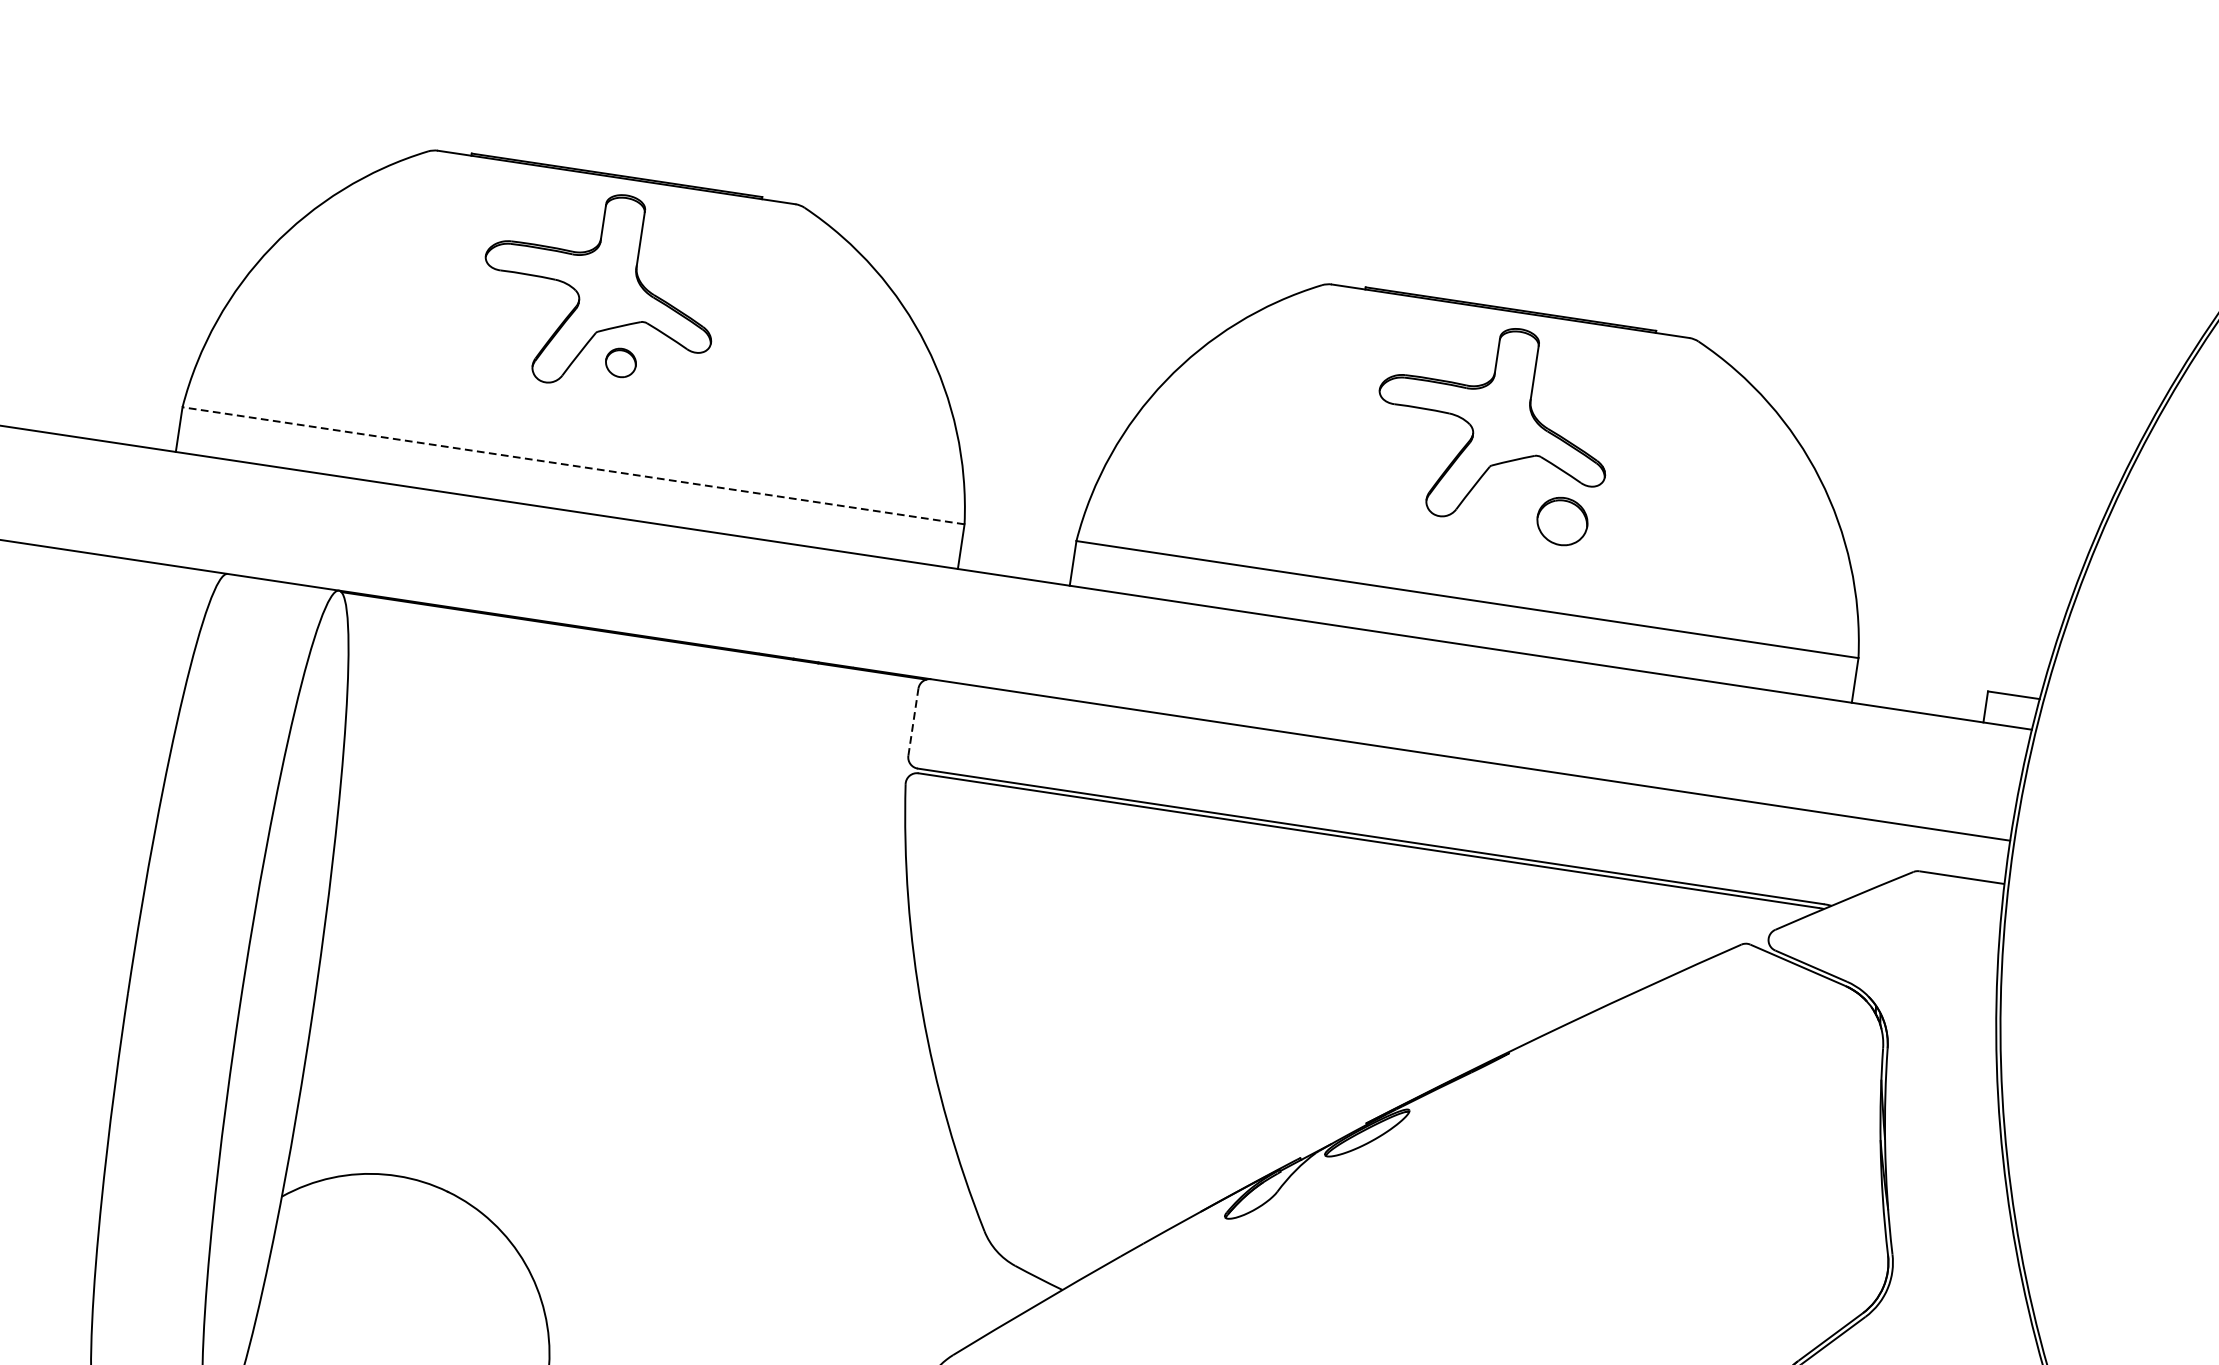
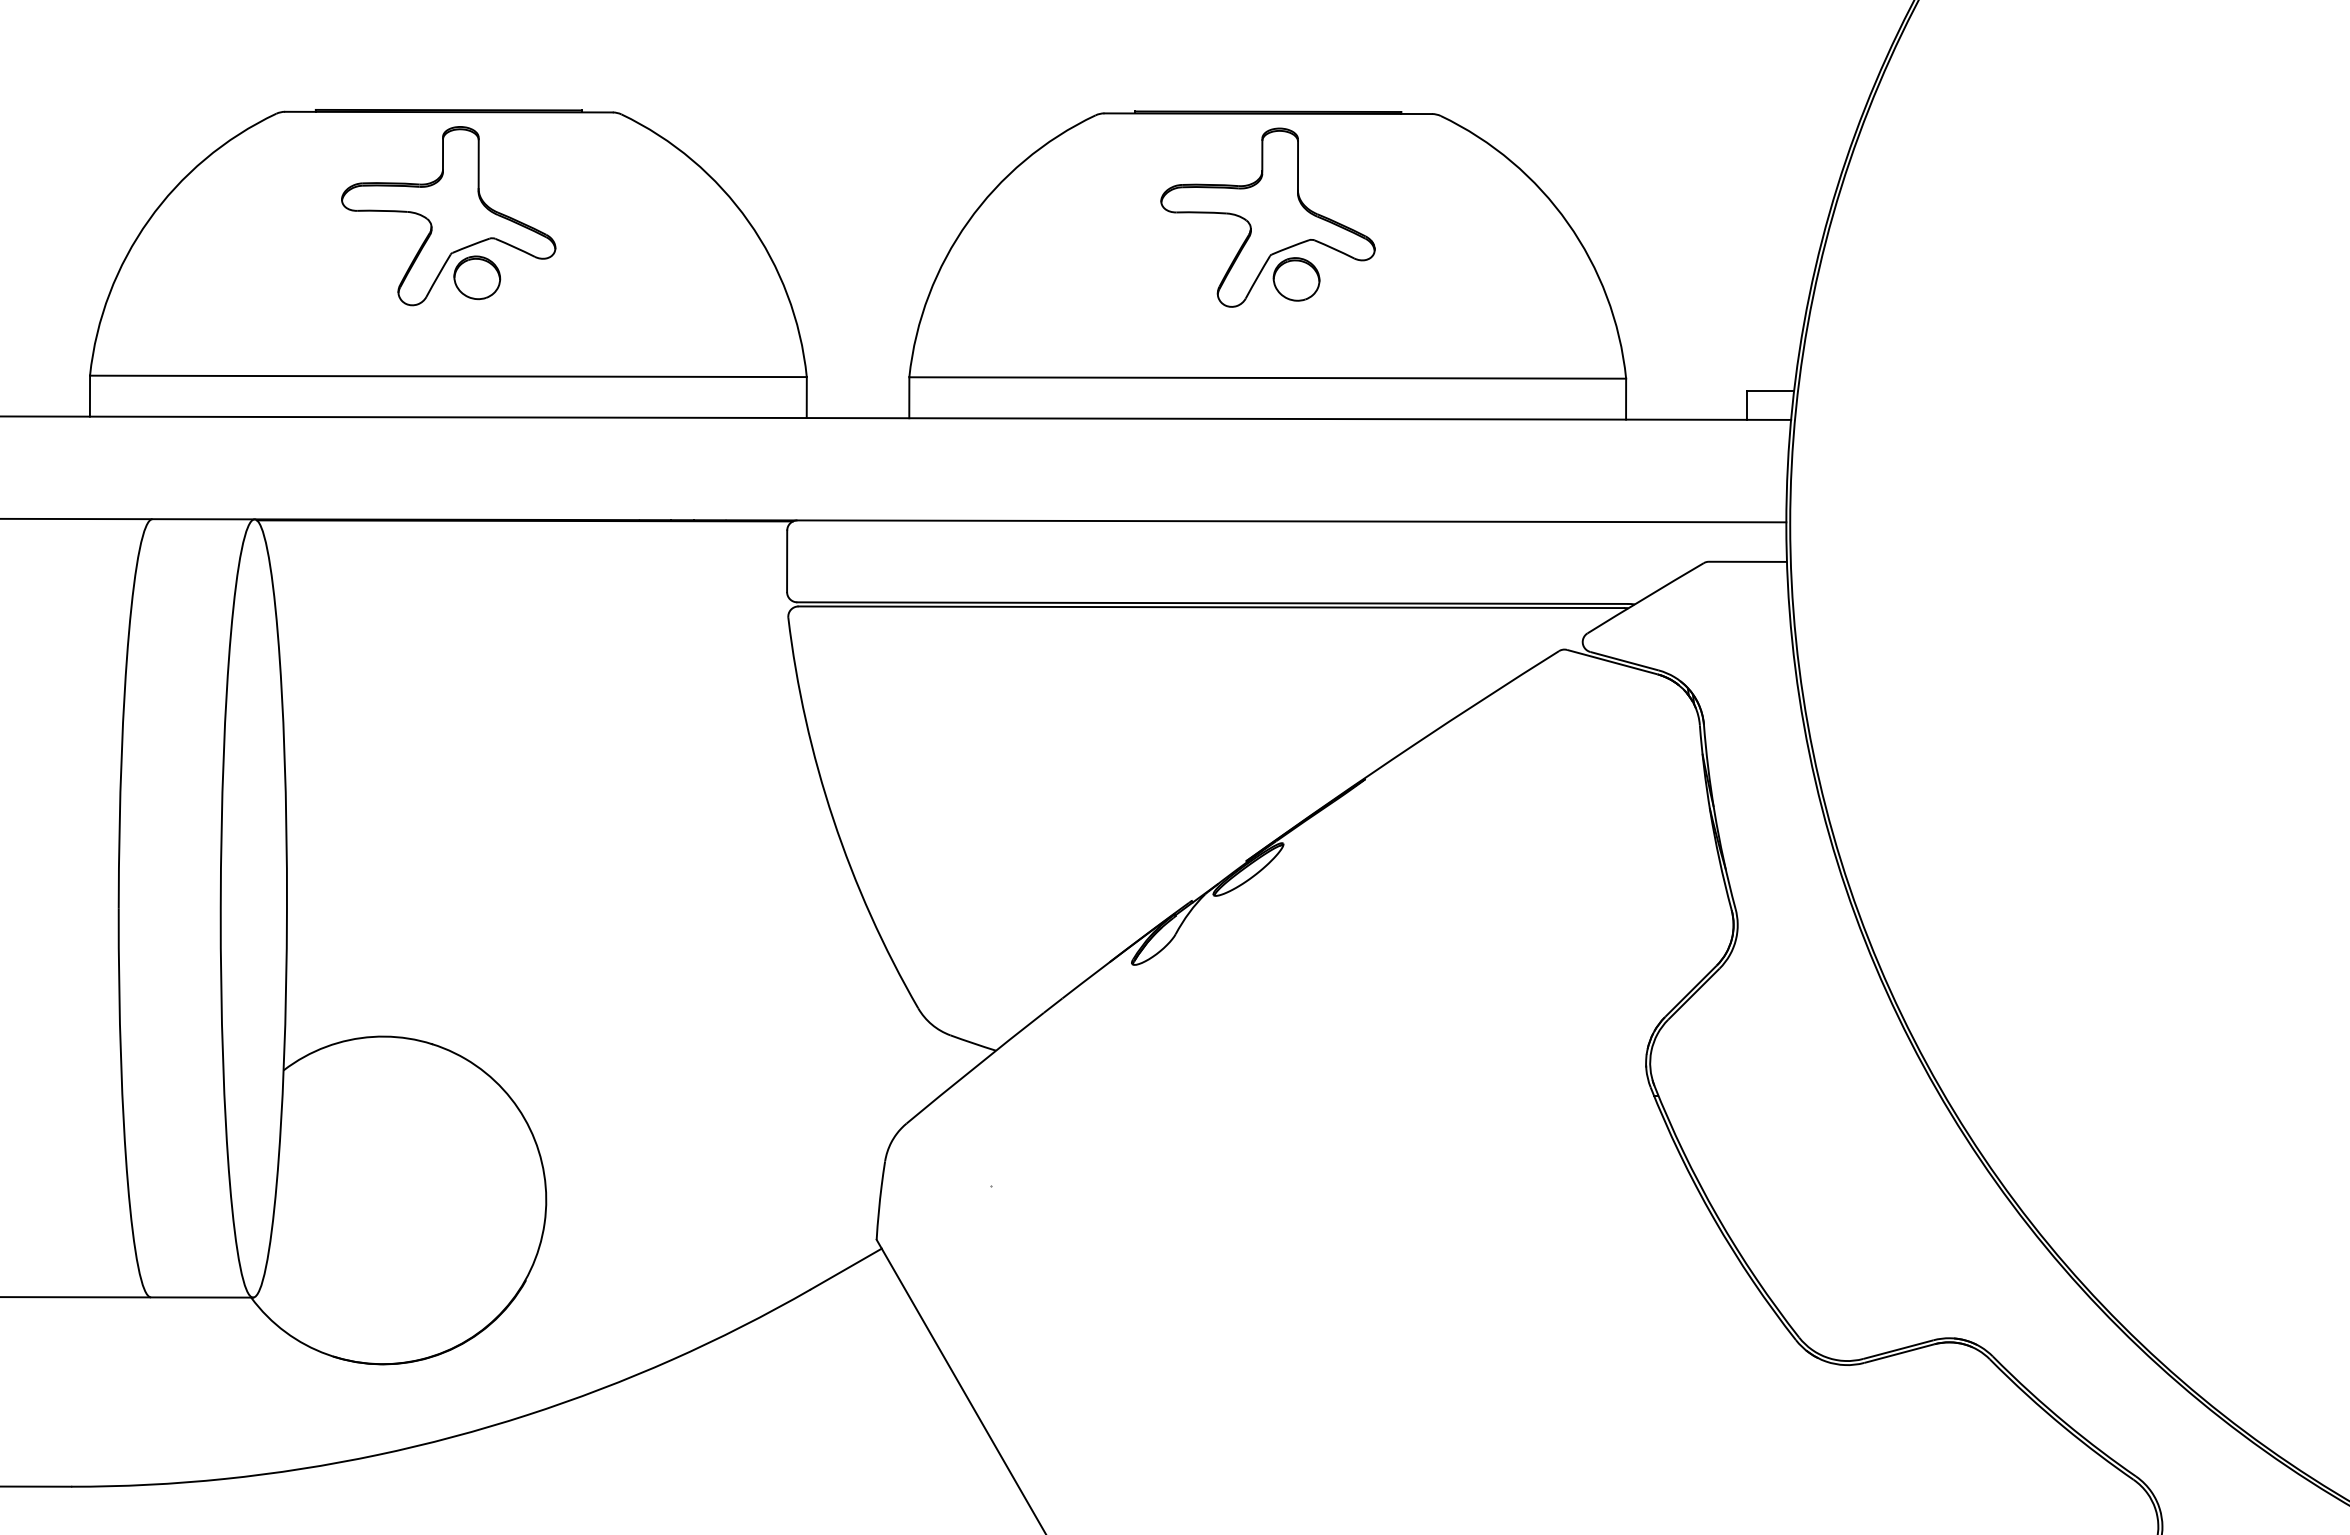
part: (621, 362) -> (477, 277), size x1.67
line: (572, 465) -> (447, 376), dashed -> solid
part: (1562, 521) -> (1296, 279), moved
line: (913, 722) -> (787, 561), dashed -> solid

